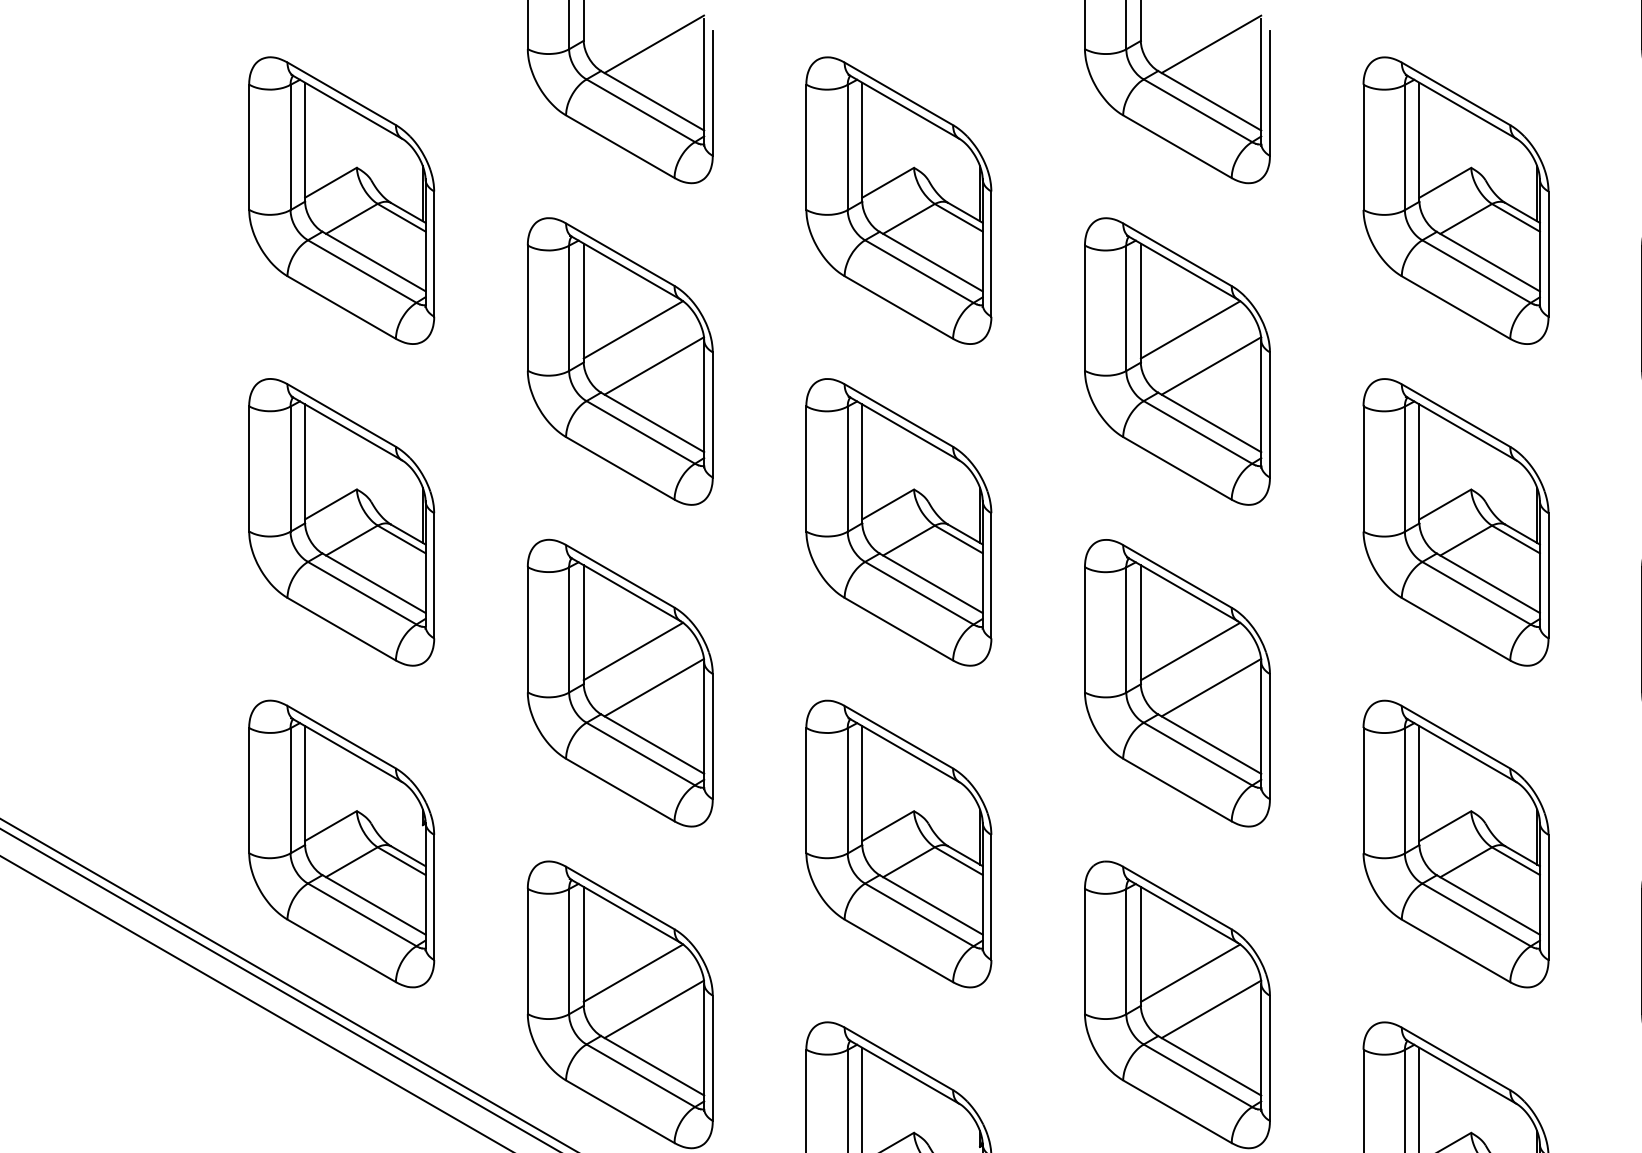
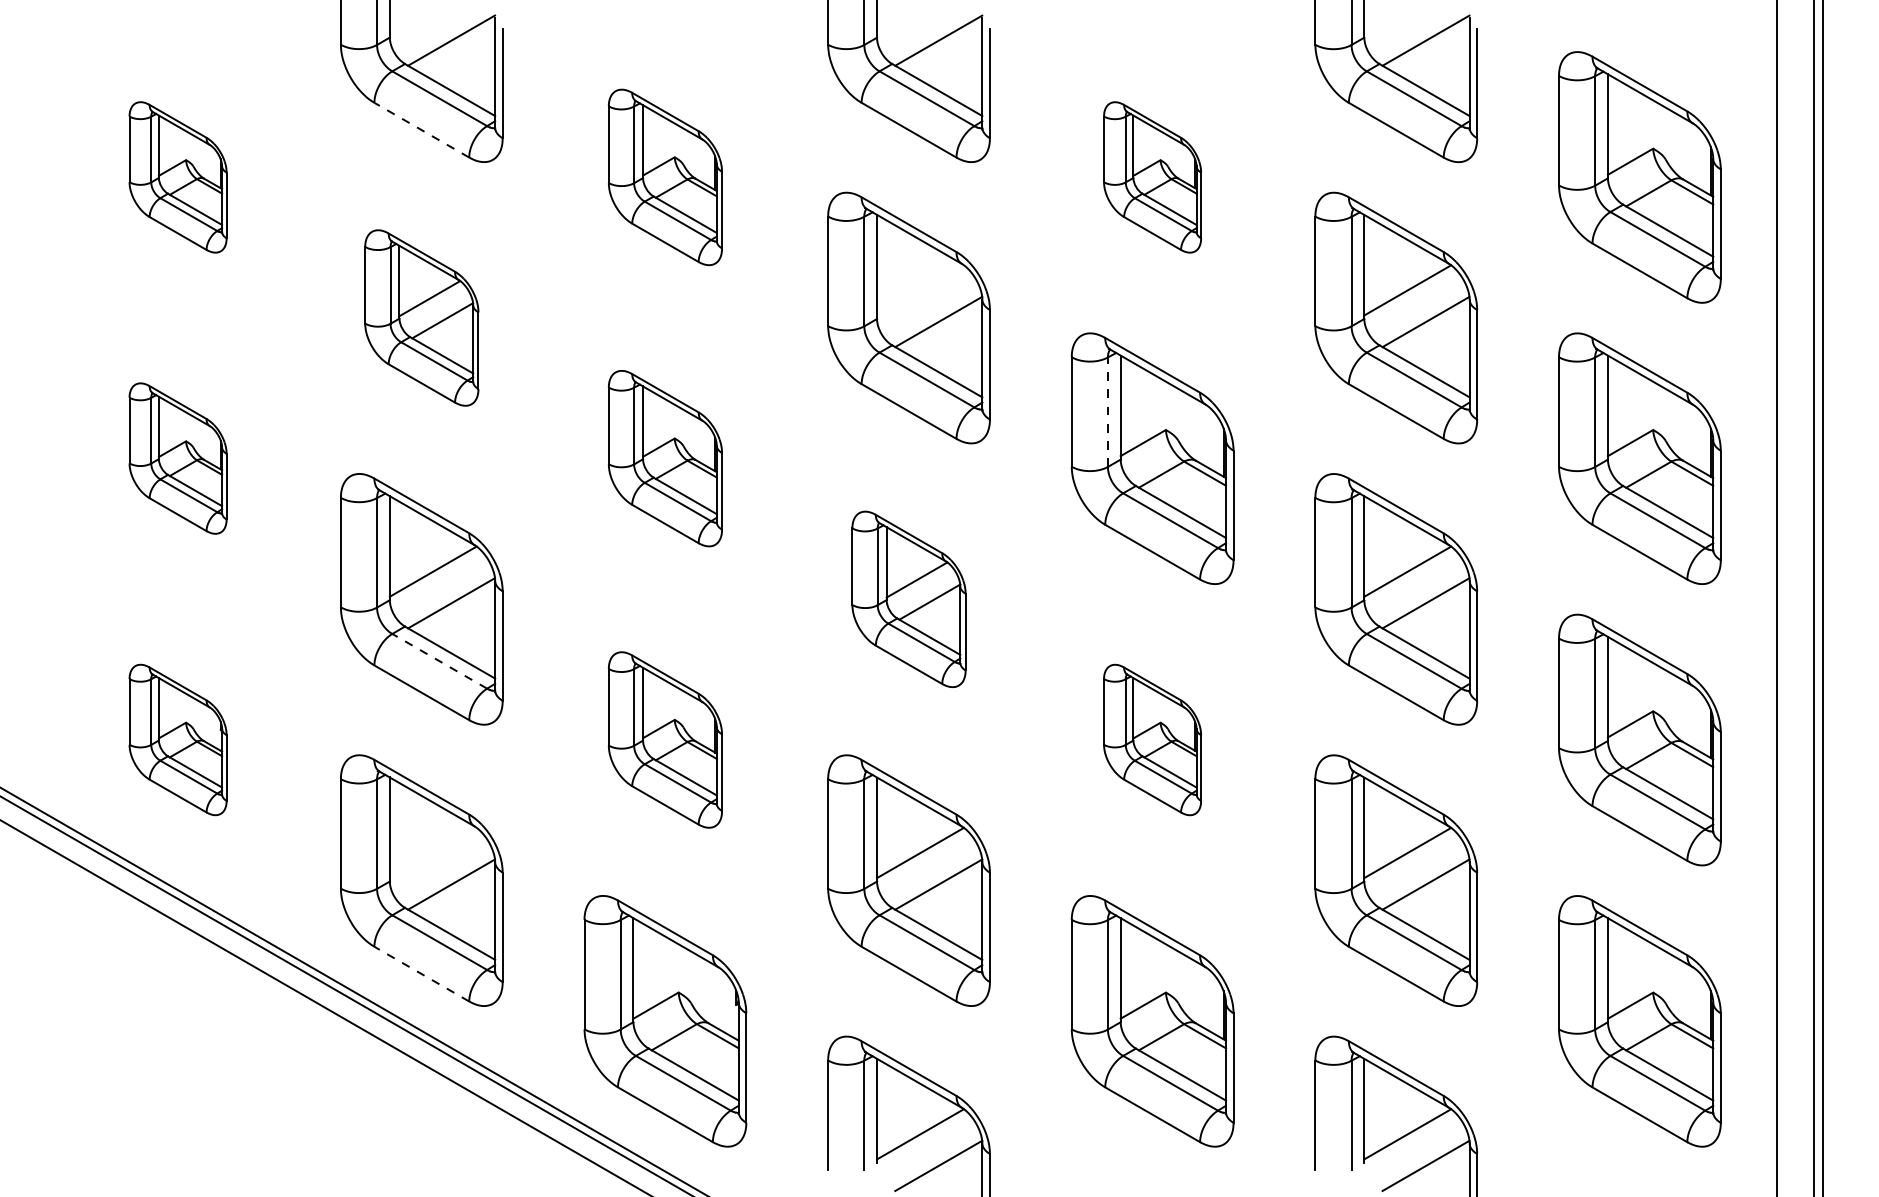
line: (619, 147) -> (421, 130), solid -> dashed
part: (340, 200) -> (177, 177), size x0.6
part: (898, 200) -> (665, 177), size x0.7
part: (1455, 200) -> (1152, 177), size x0.6
line: (1190, 330) -> (920, 290), removed
part: (619, 360) -> (421, 317), size x0.7
line: (1404, 469) -> (1107, 412), solid -> dashed
part: (340, 522) -> (177, 458), size x0.6
part: (898, 522) -> (665, 458), size x0.7
part: (1176, 683) -> (908, 599), size x0.7
line: (640, 754) -> (439, 661), solid -> dashed
part: (340, 843) -> (177, 739), size x0.6
part: (898, 843) -> (665, 739), size x0.7
part: (1455, 843) -> (1152, 739), size x0.6
line: (632, 972) -> (432, 852), removed
line: (619, 1112) -> (421, 974), solid -> dashed

